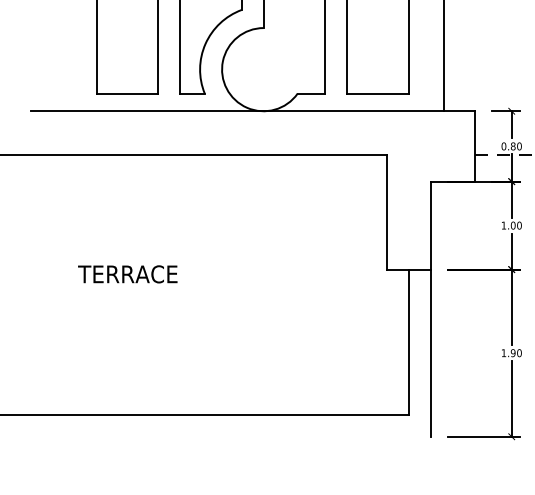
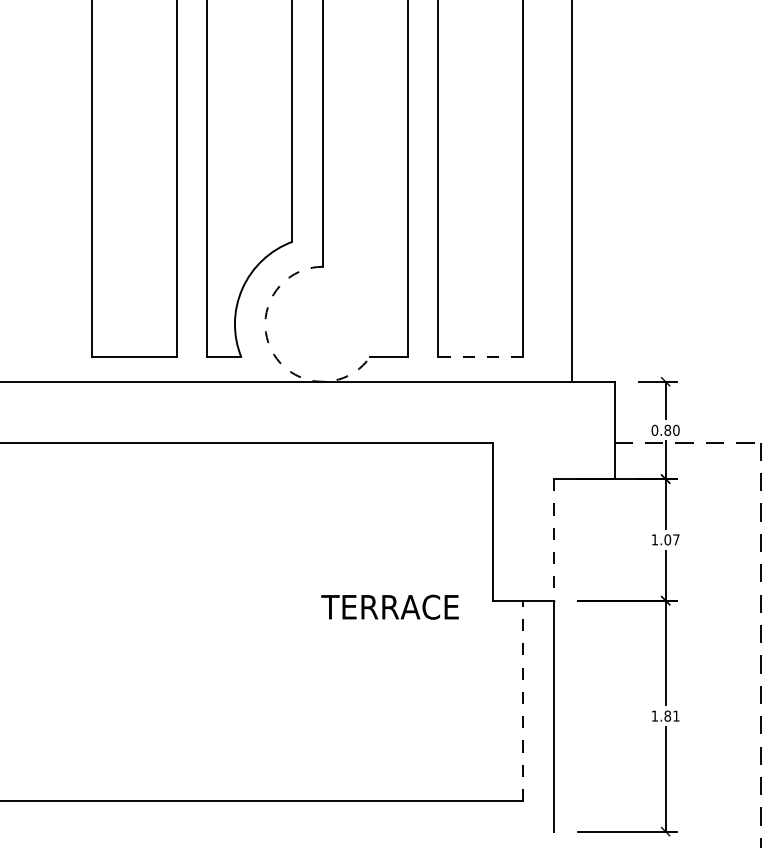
arc: (226, 88) -> (271, 350), solid -> dashed
line: (377, 93) -> (480, 357), solid -> dashed
line: (430, 225) -> (553, 539), solid -> dashed
text: (519, 225) -> (676, 539), 1.00 -> 1.07
text: (127, 273) -> (389, 606), moved
line: (408, 341) -> (523, 700), solid -> dashed
text: (515, 352) -> (671, 715), 1.90 -> 1.81

